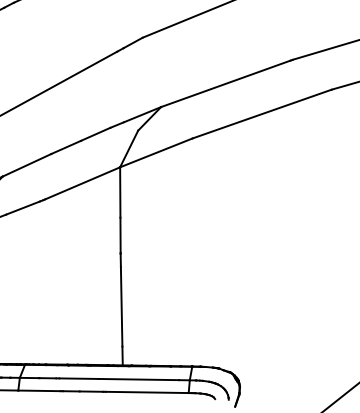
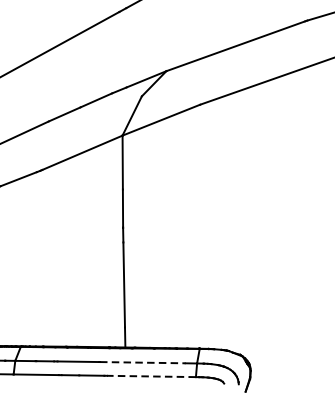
line: (139, 379) -> (143, 362), solid -> dashed
line: (147, 392) -> (151, 376), solid -> dashed

